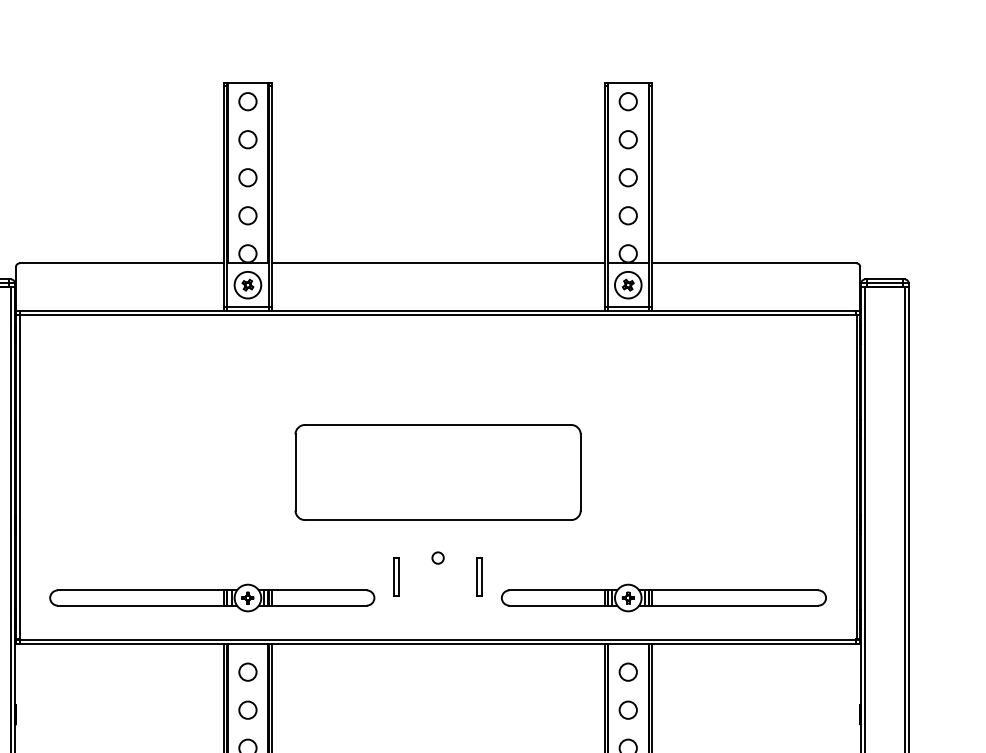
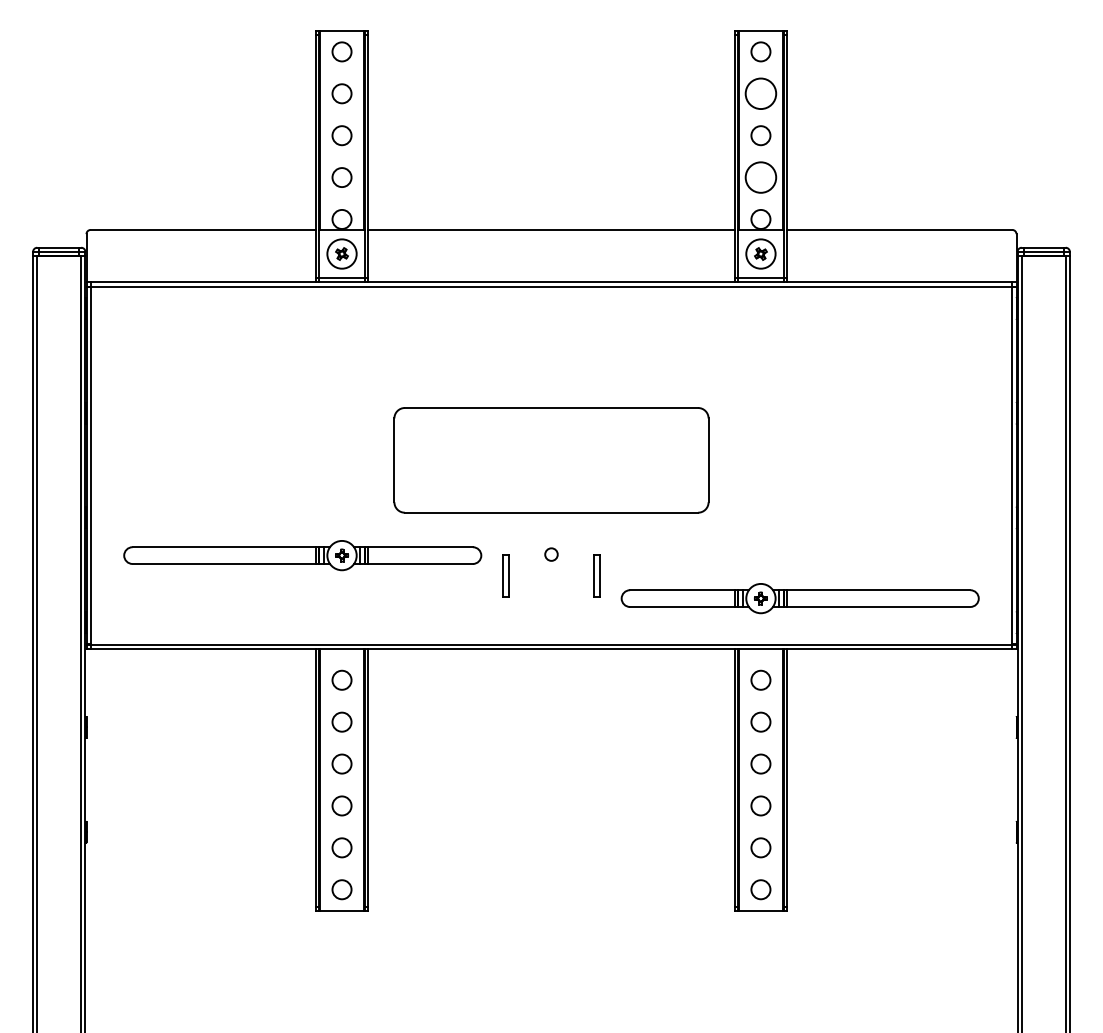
circle: (627, 139) -> (760, 93), size x1.6
circle: (627, 215) -> (760, 177), size x1.6
part: (212, 597) -> (302, 555), moved

